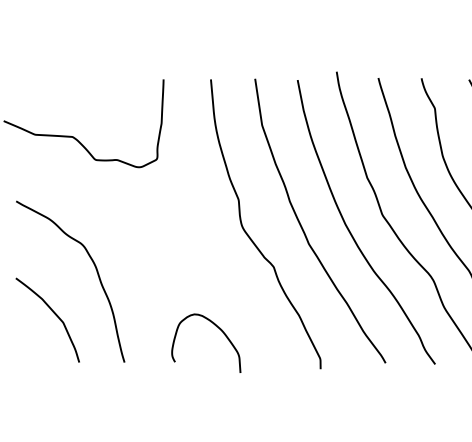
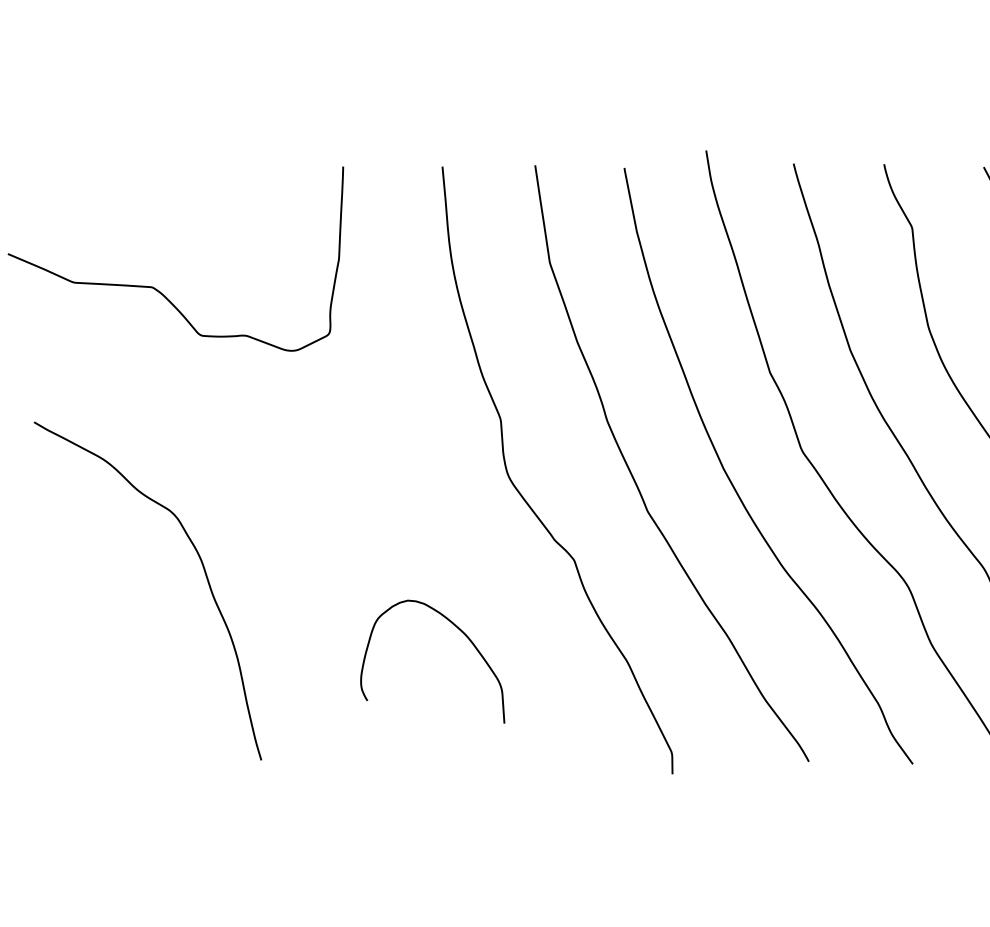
curve: (53, 313) -> (112, 657), removed
curve: (215, 326) -> (452, 626), moved

